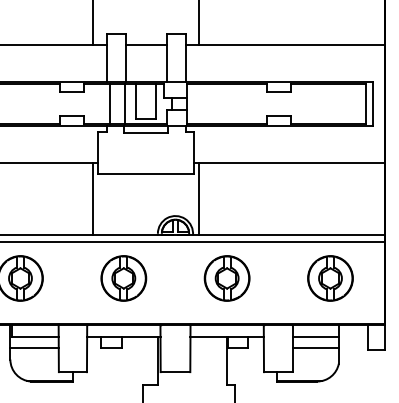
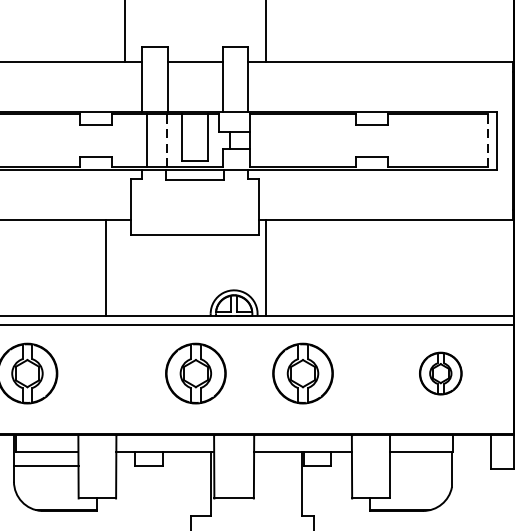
line: (125, 103) -> (167, 140), solid -> dashed
line: (365, 103) -> (487, 140), solid -> dashed
line: (93, 199) -> (106, 268), moved
part: (123, 278) -> (195, 373), moved
part: (330, 278) -> (440, 373), size x0.7
line: (315, 347) -> (420, 465), removed

